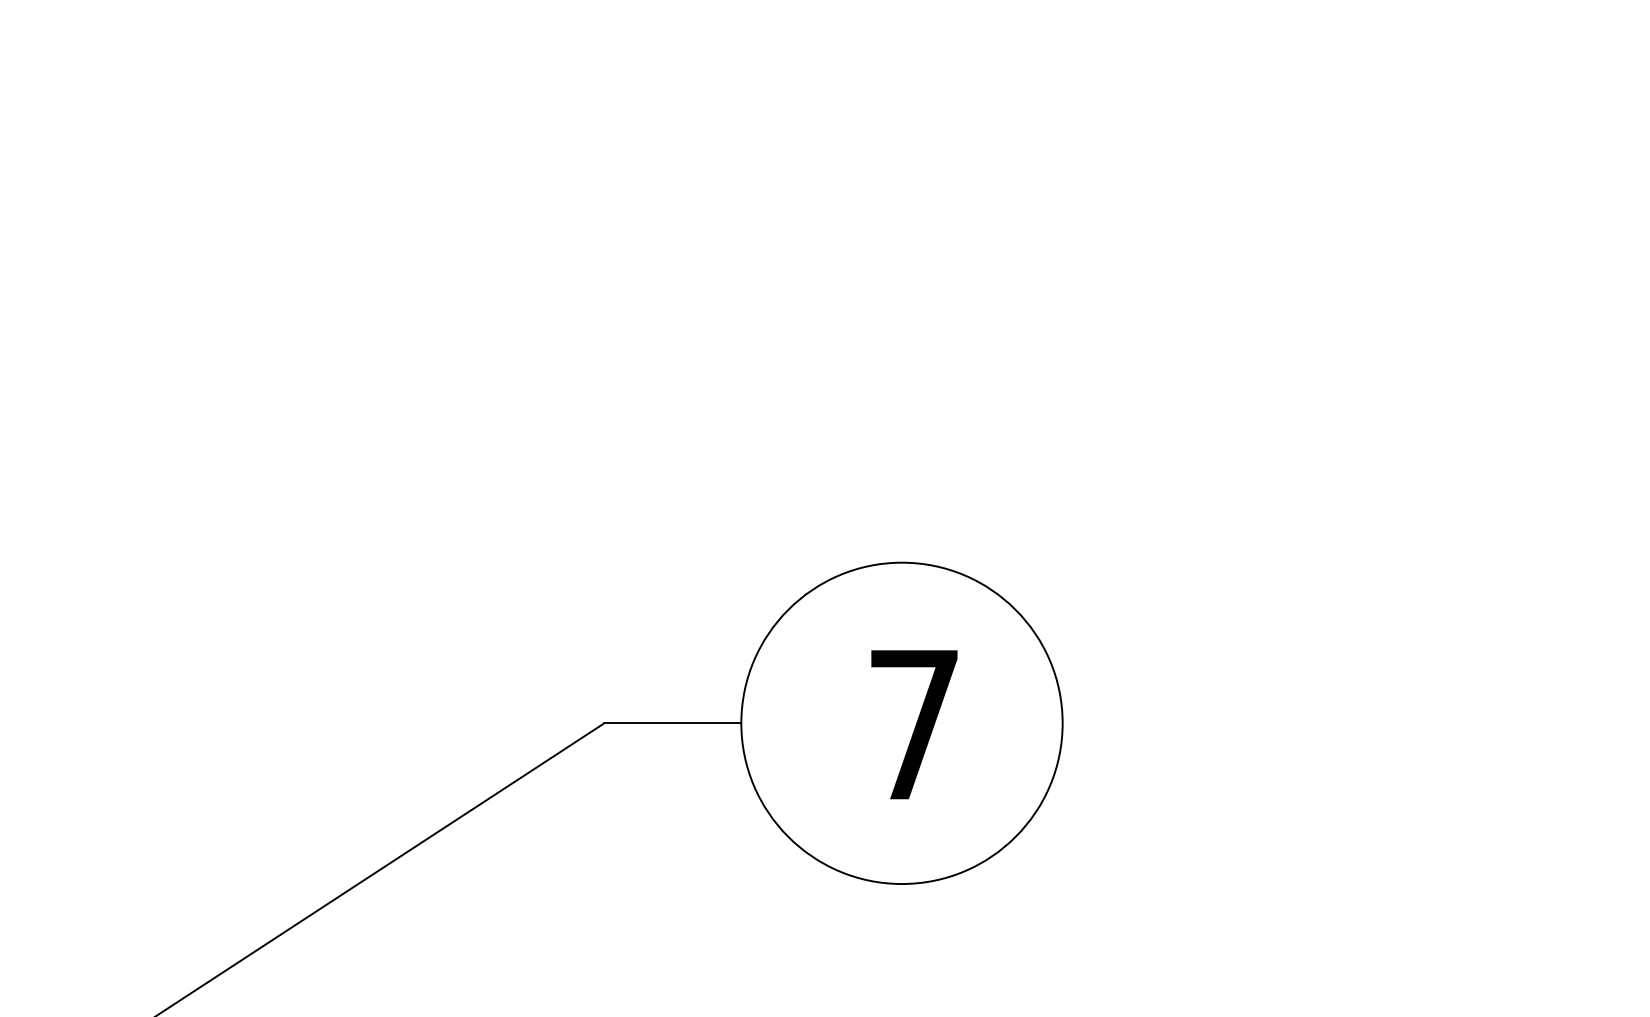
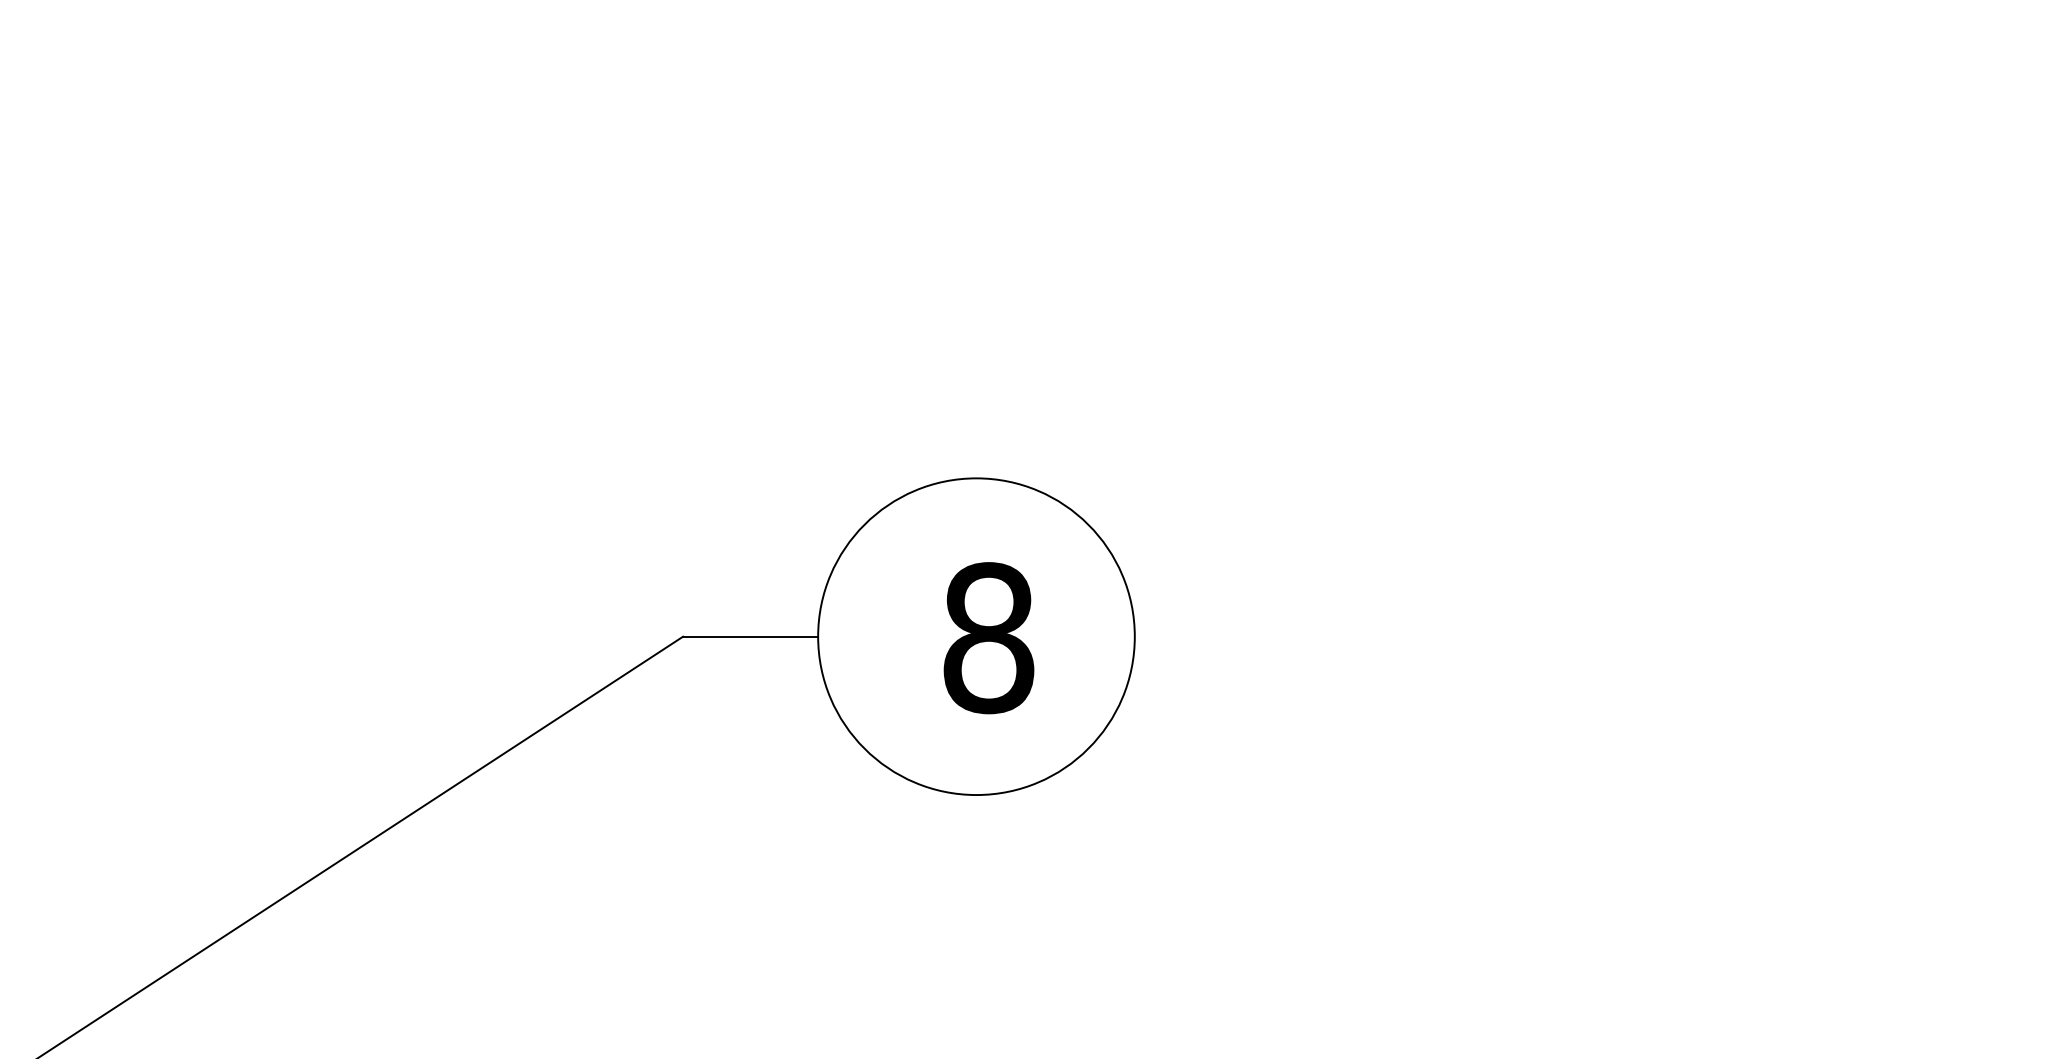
text: (914, 725) -> (988, 638), 7 -> 8

